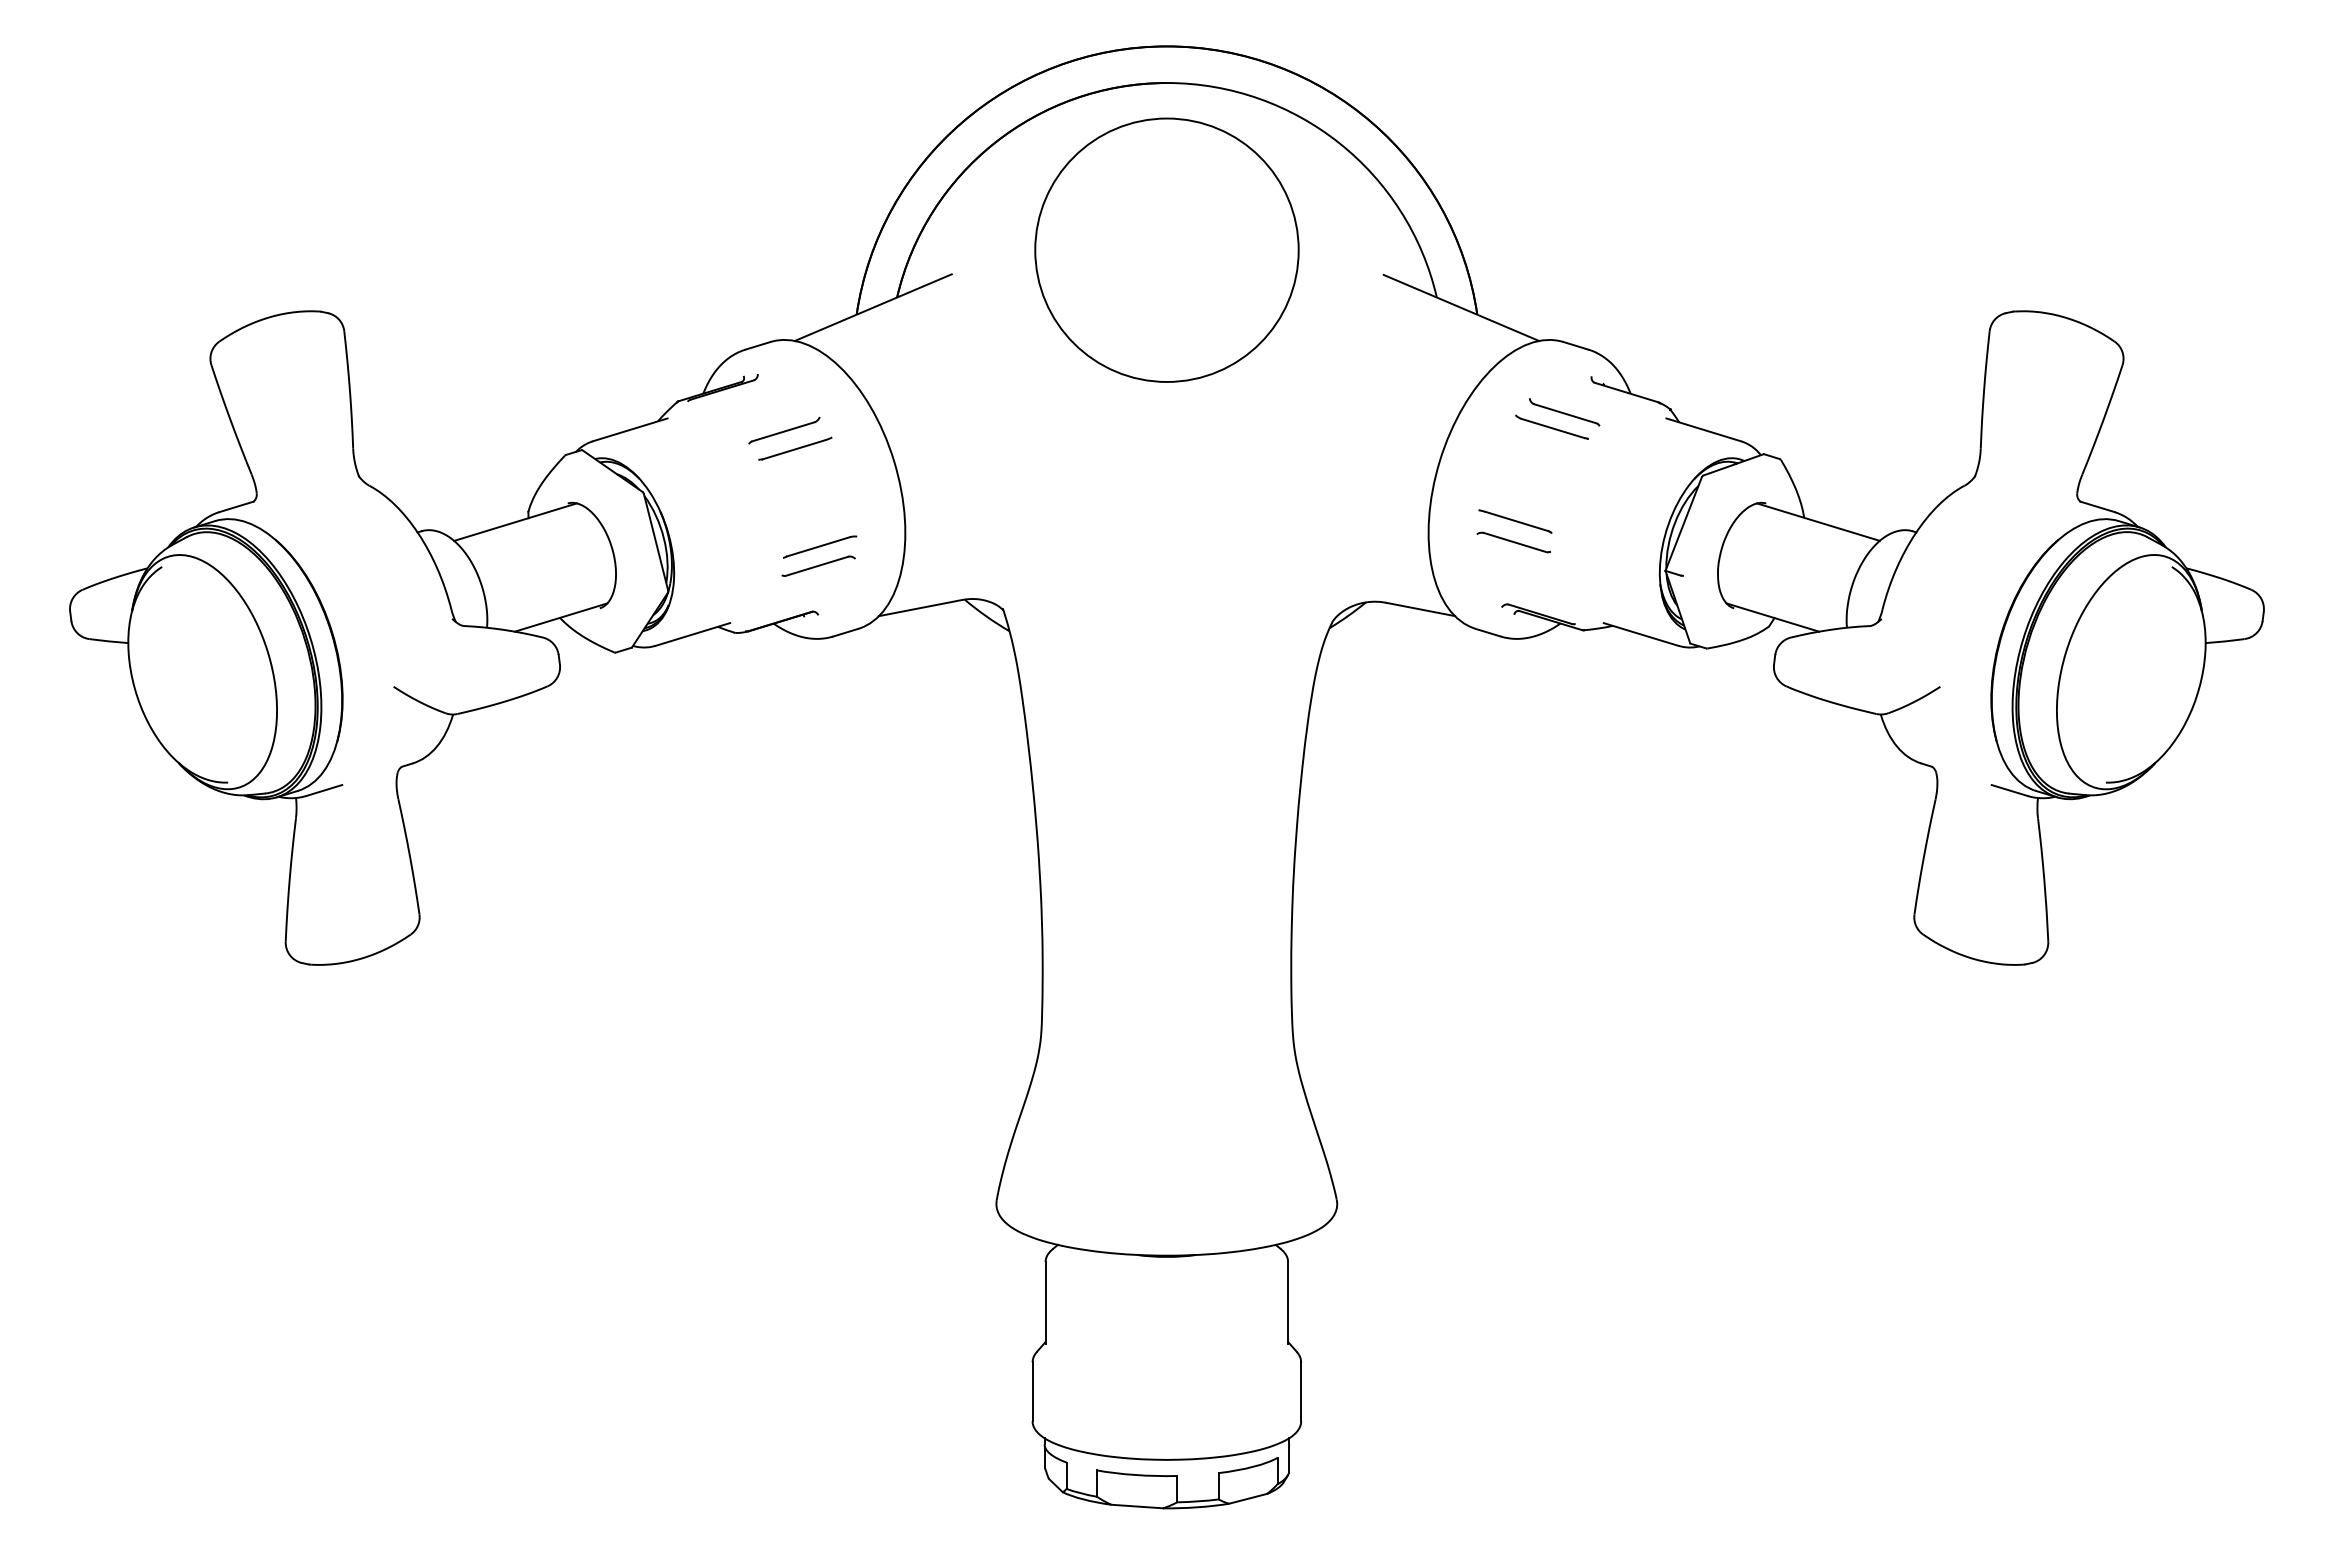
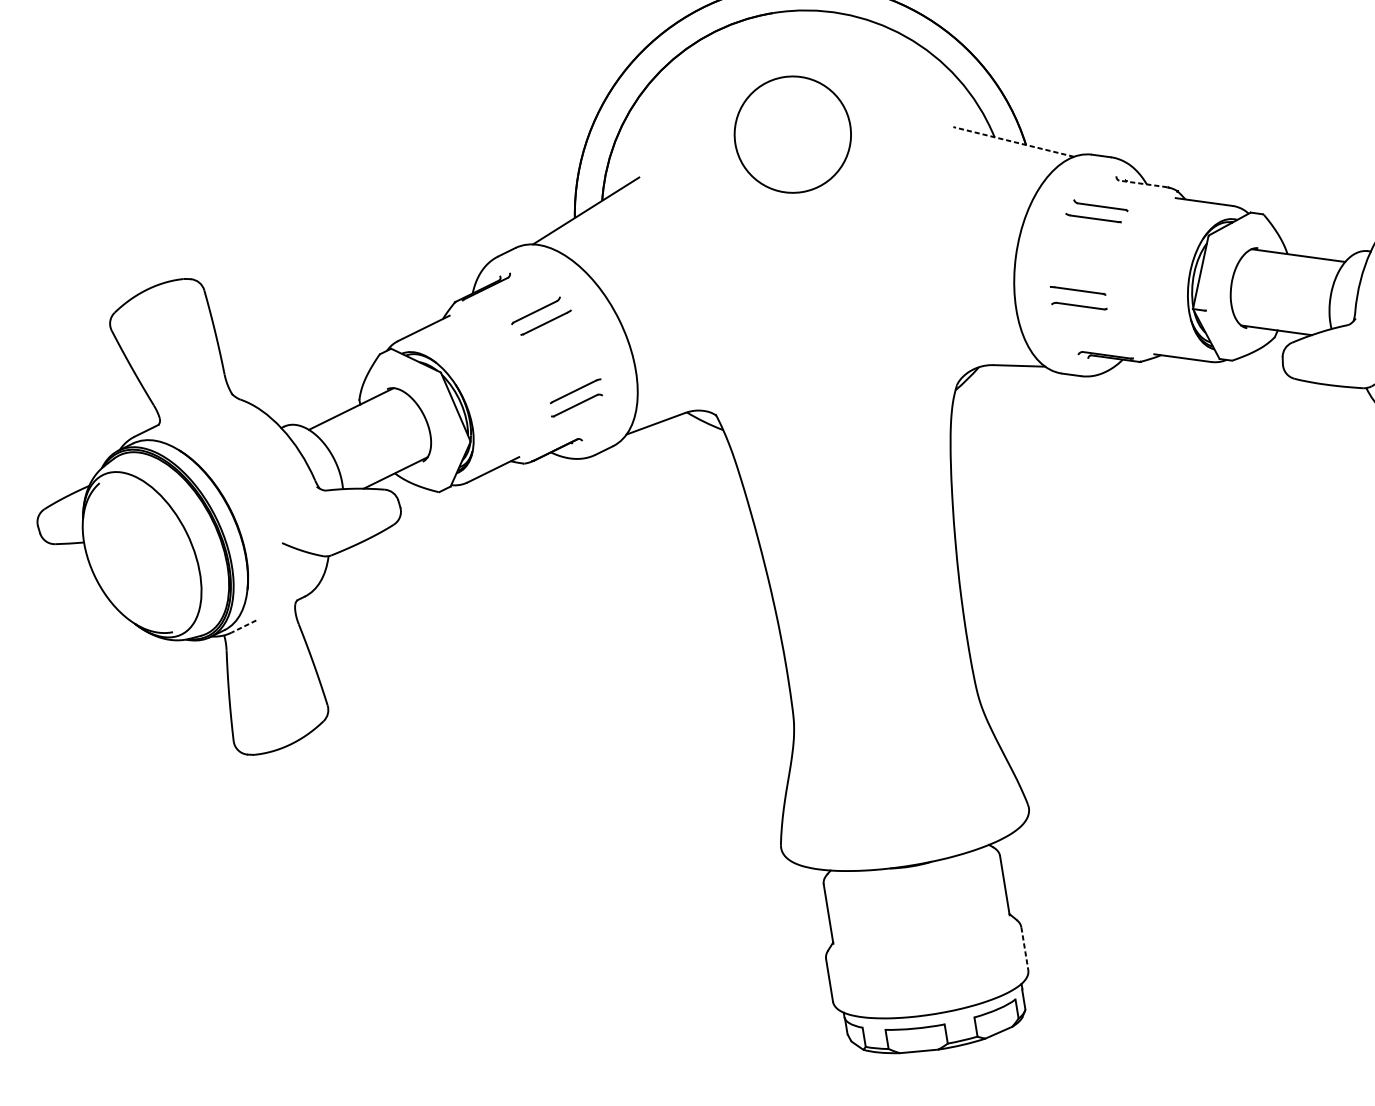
circle: (1166, 249) -> (792, 134), size x0.6
line: (1460, 307) -> (1012, 141), solid -> dashed
line: (1626, 392) -> (1143, 183), solid -> dashed
line: (324, 790) -> (244, 626), solid -> dashed
line: (1301, 1392) -> (1025, 949), solid -> dashed

